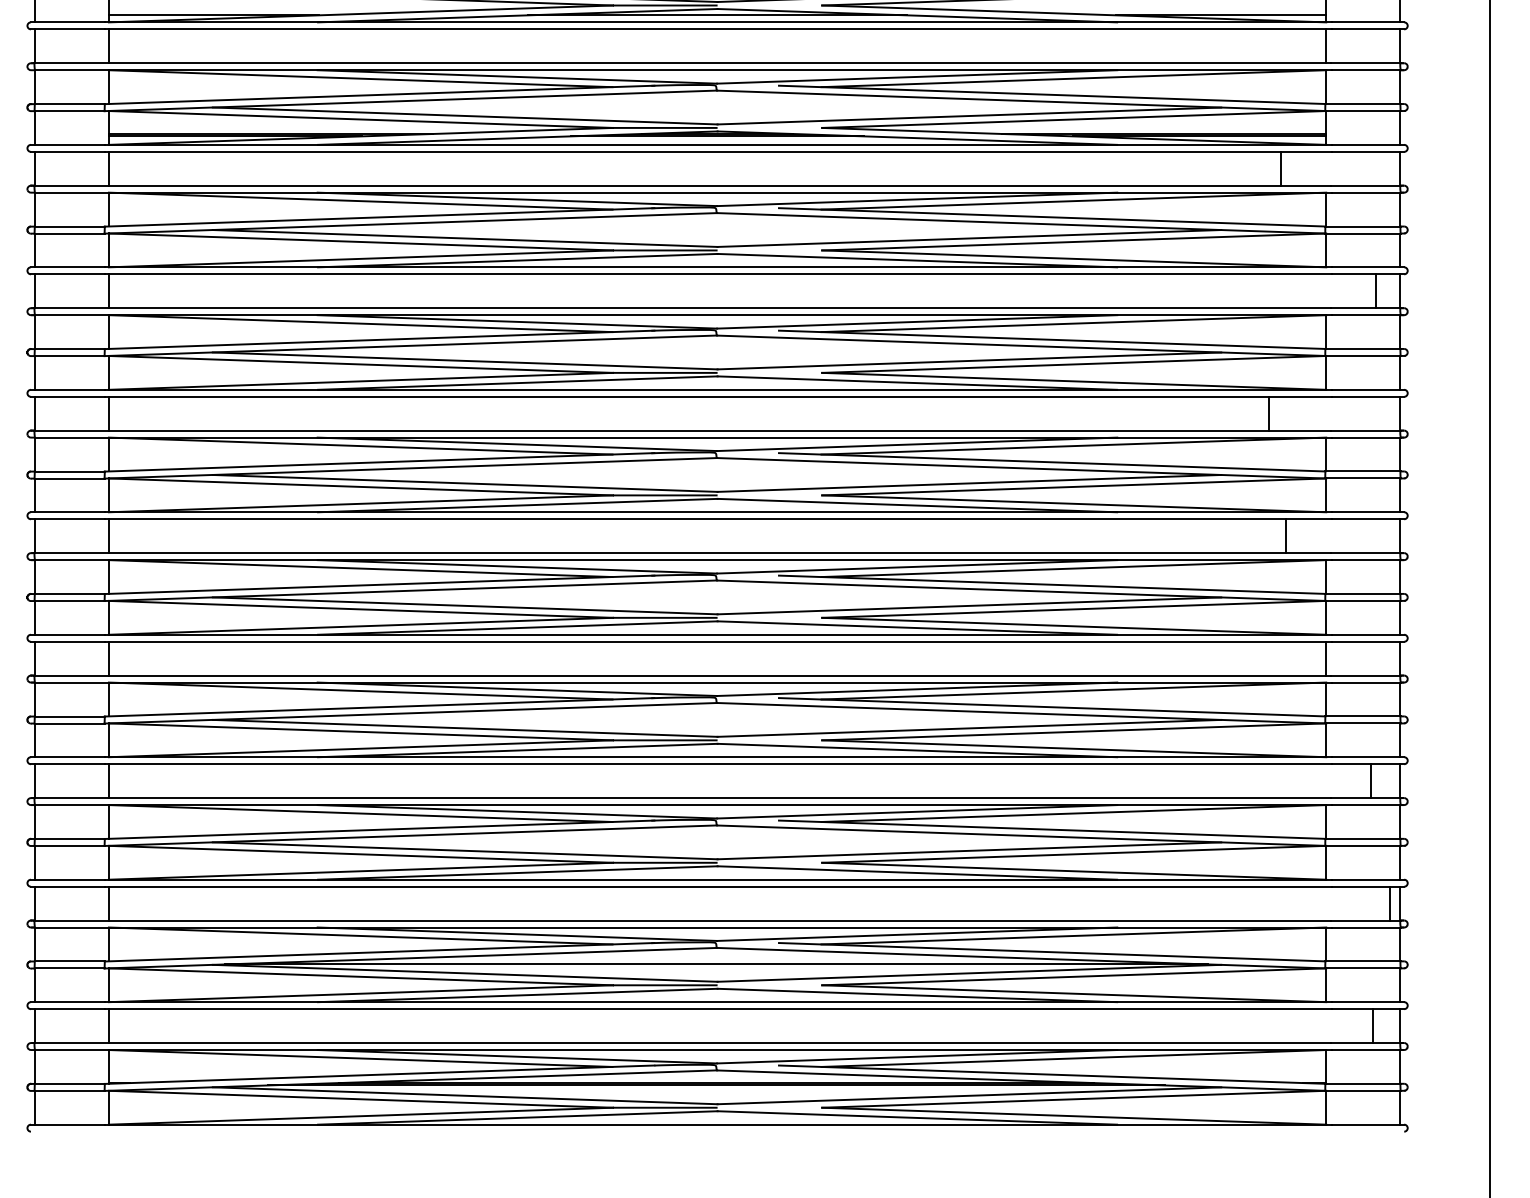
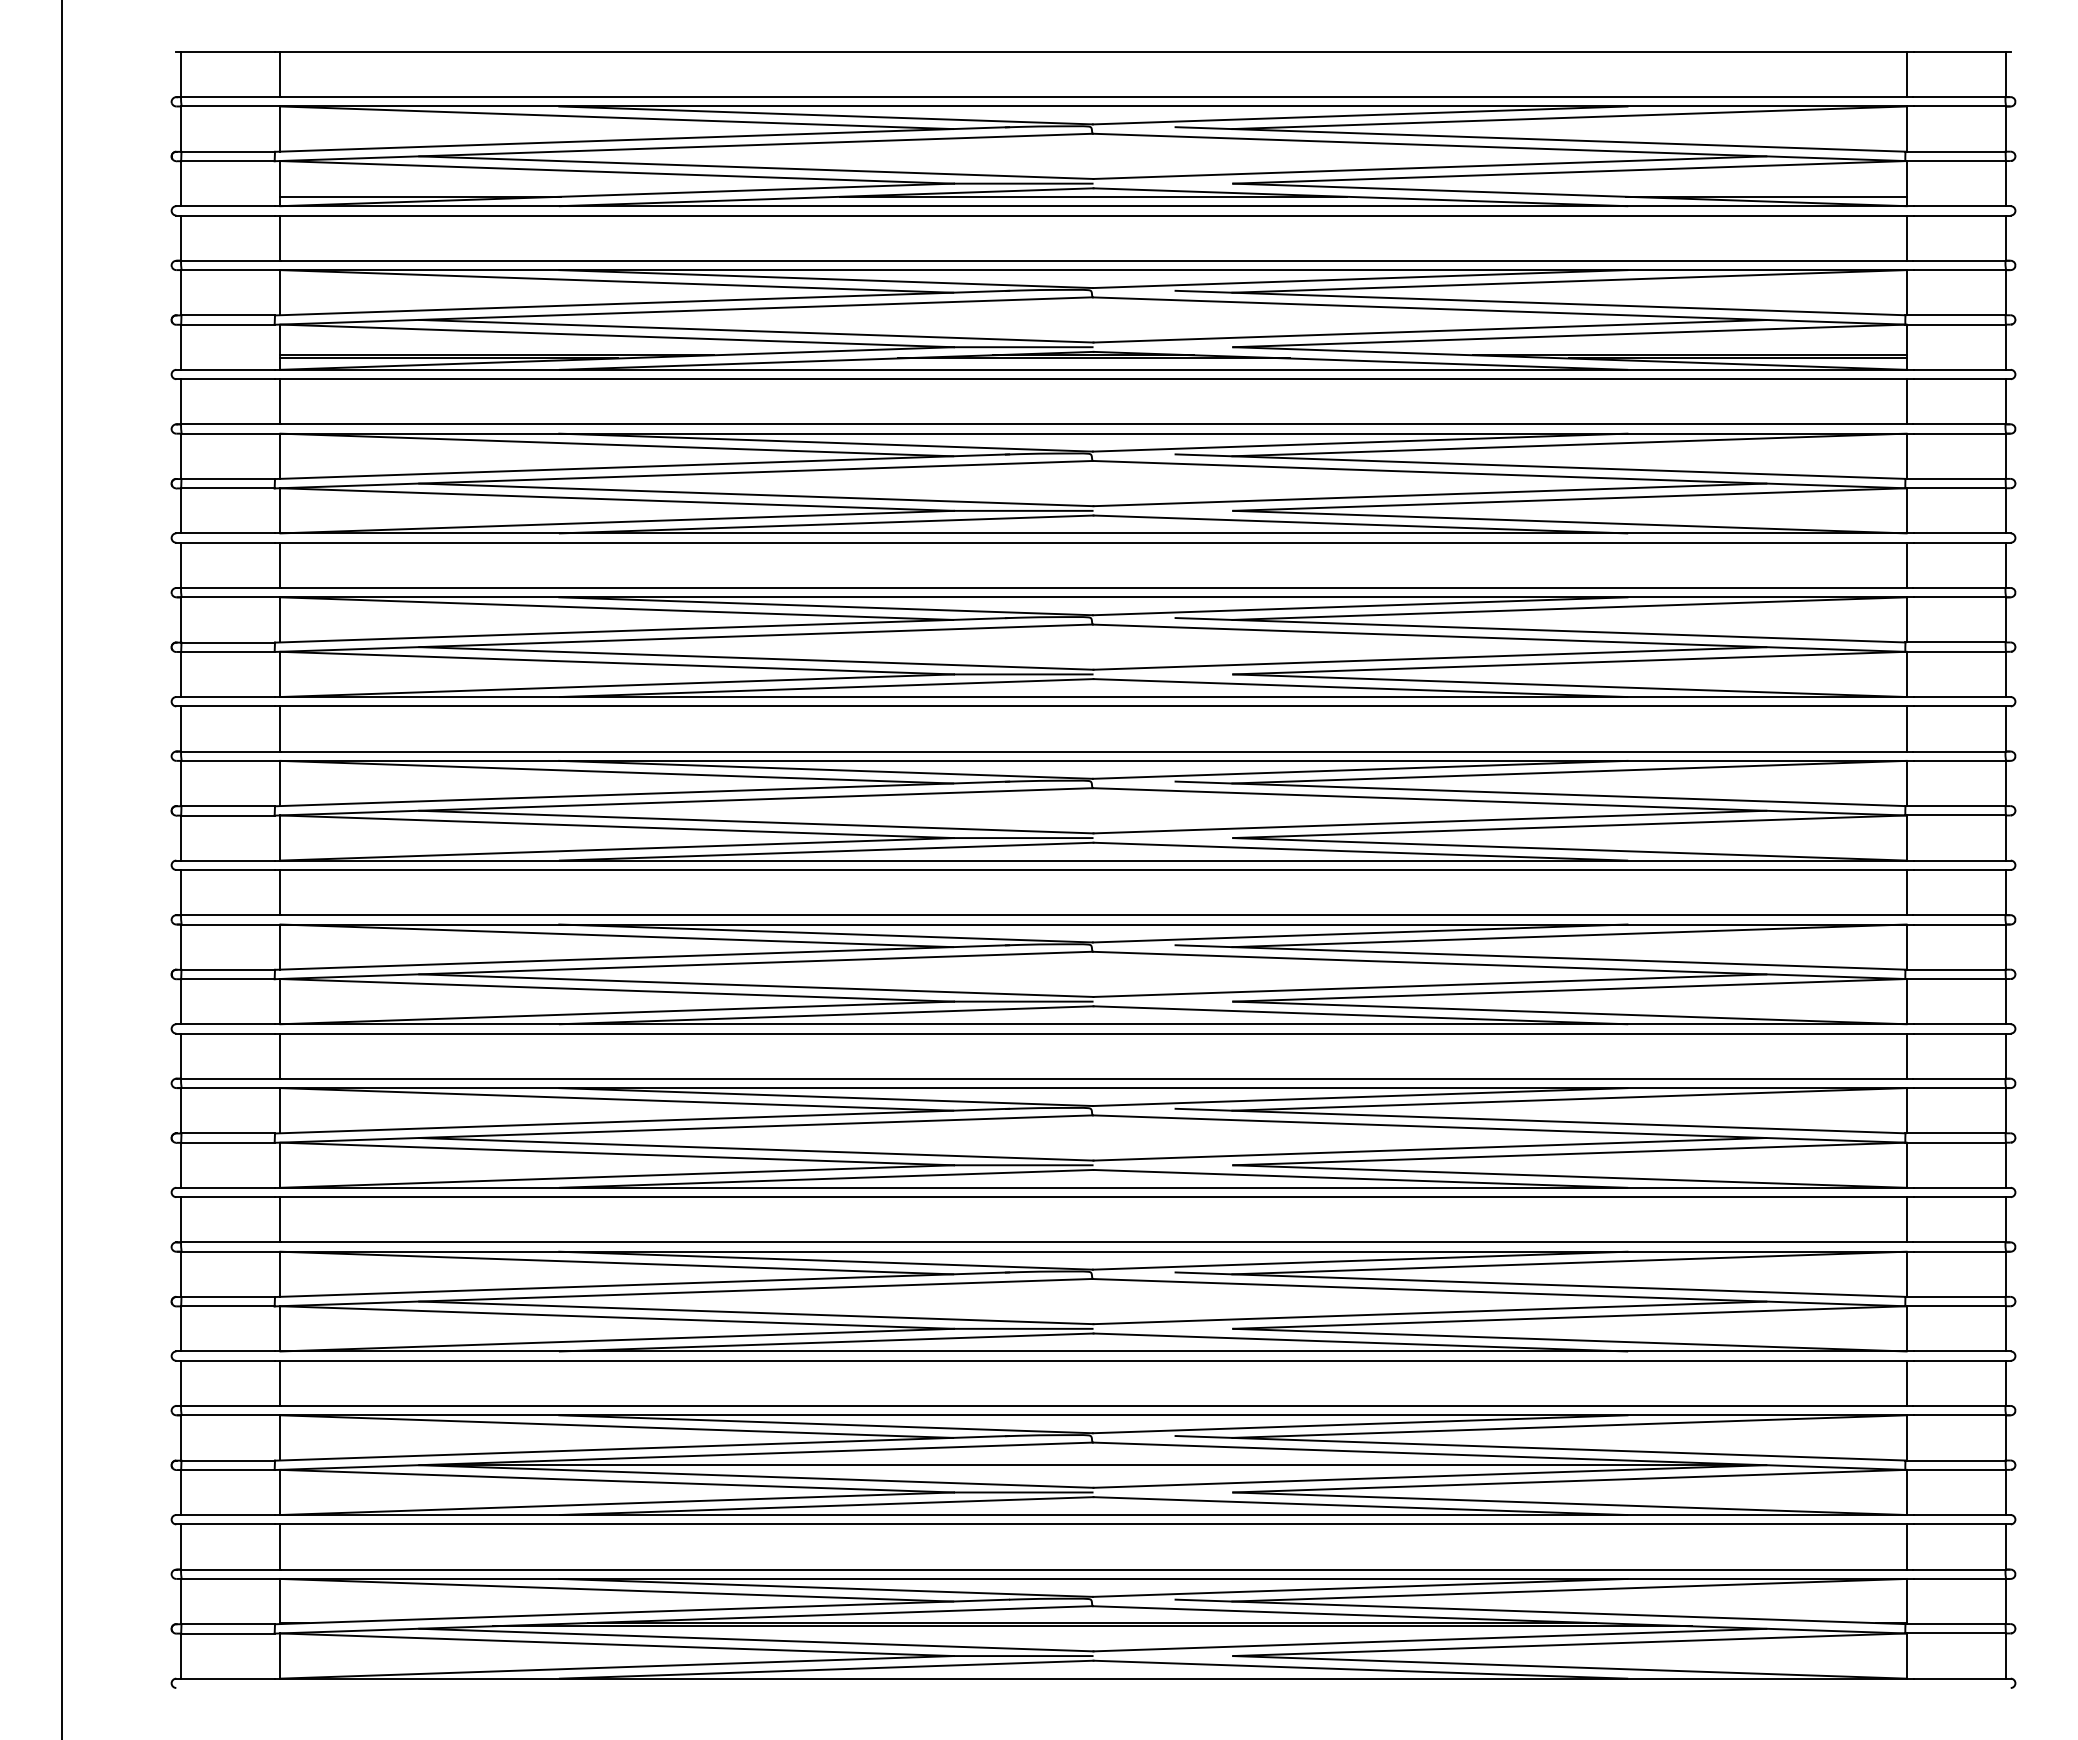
line: (1281, 168) -> (1906, 401), moved
line: (1375, 290) -> (1906, 564), moved
line: (1268, 413) -> (1906, 728), moved
line: (1285, 536) -> (1906, 892), moved
line: (1371, 780) -> (1906, 1219), moved
line: (1389, 902) -> (1906, 1382), moved
line: (1372, 1025) -> (1906, 1546), moved

